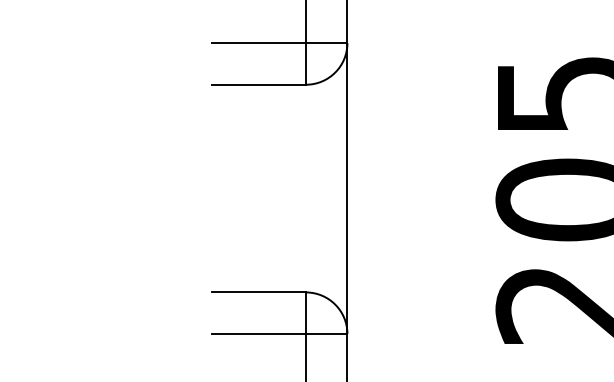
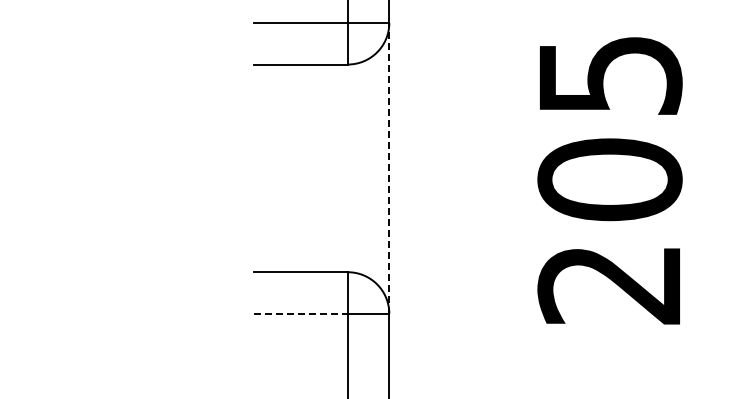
line: (347, 187) -> (389, 167), solid -> dashed
line: (259, 333) -> (301, 313), solid -> dashed

